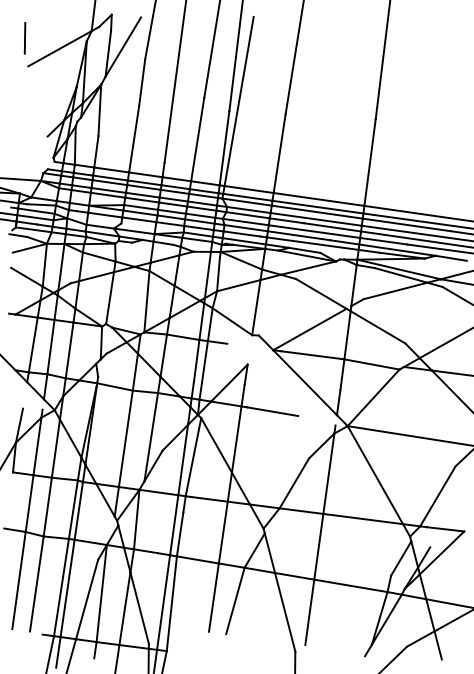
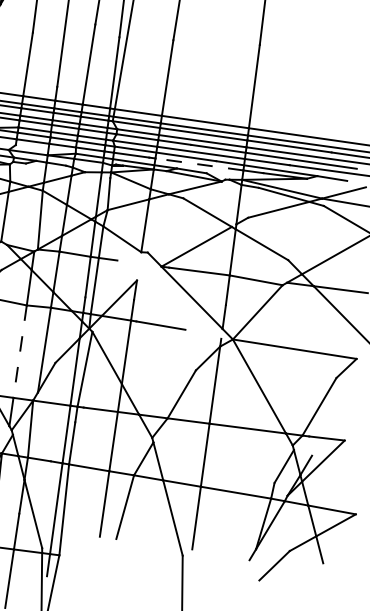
line: (312, 243) -> (199, 164), solid -> dashed
line: (125, 438) -> (19, 351), solid -> dashed

